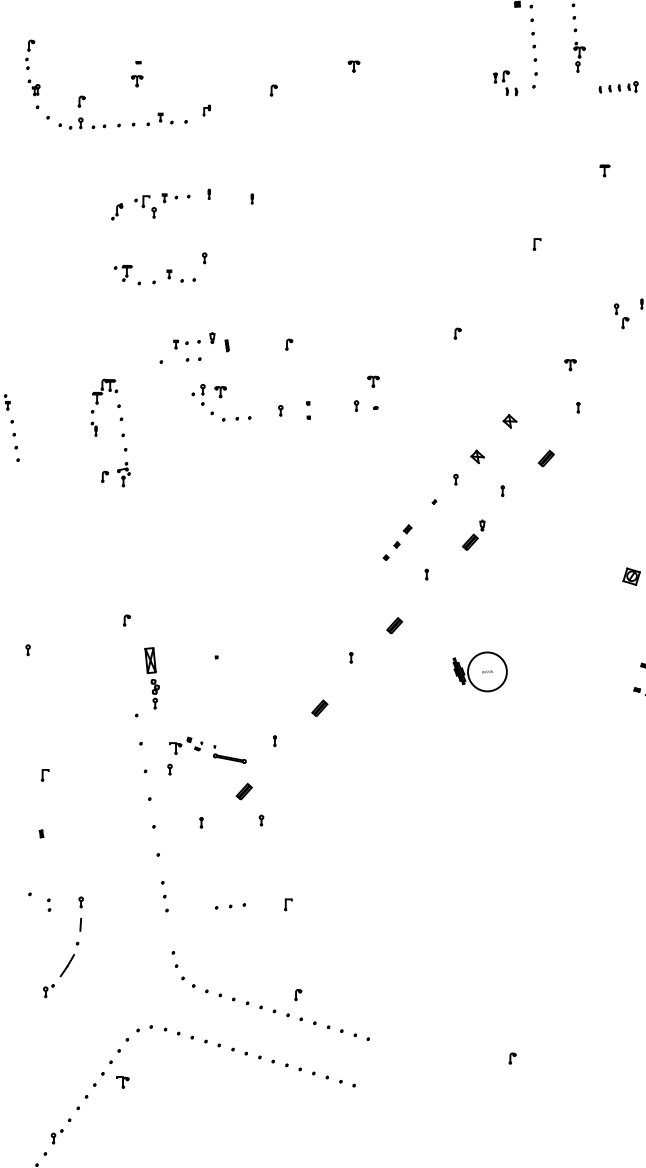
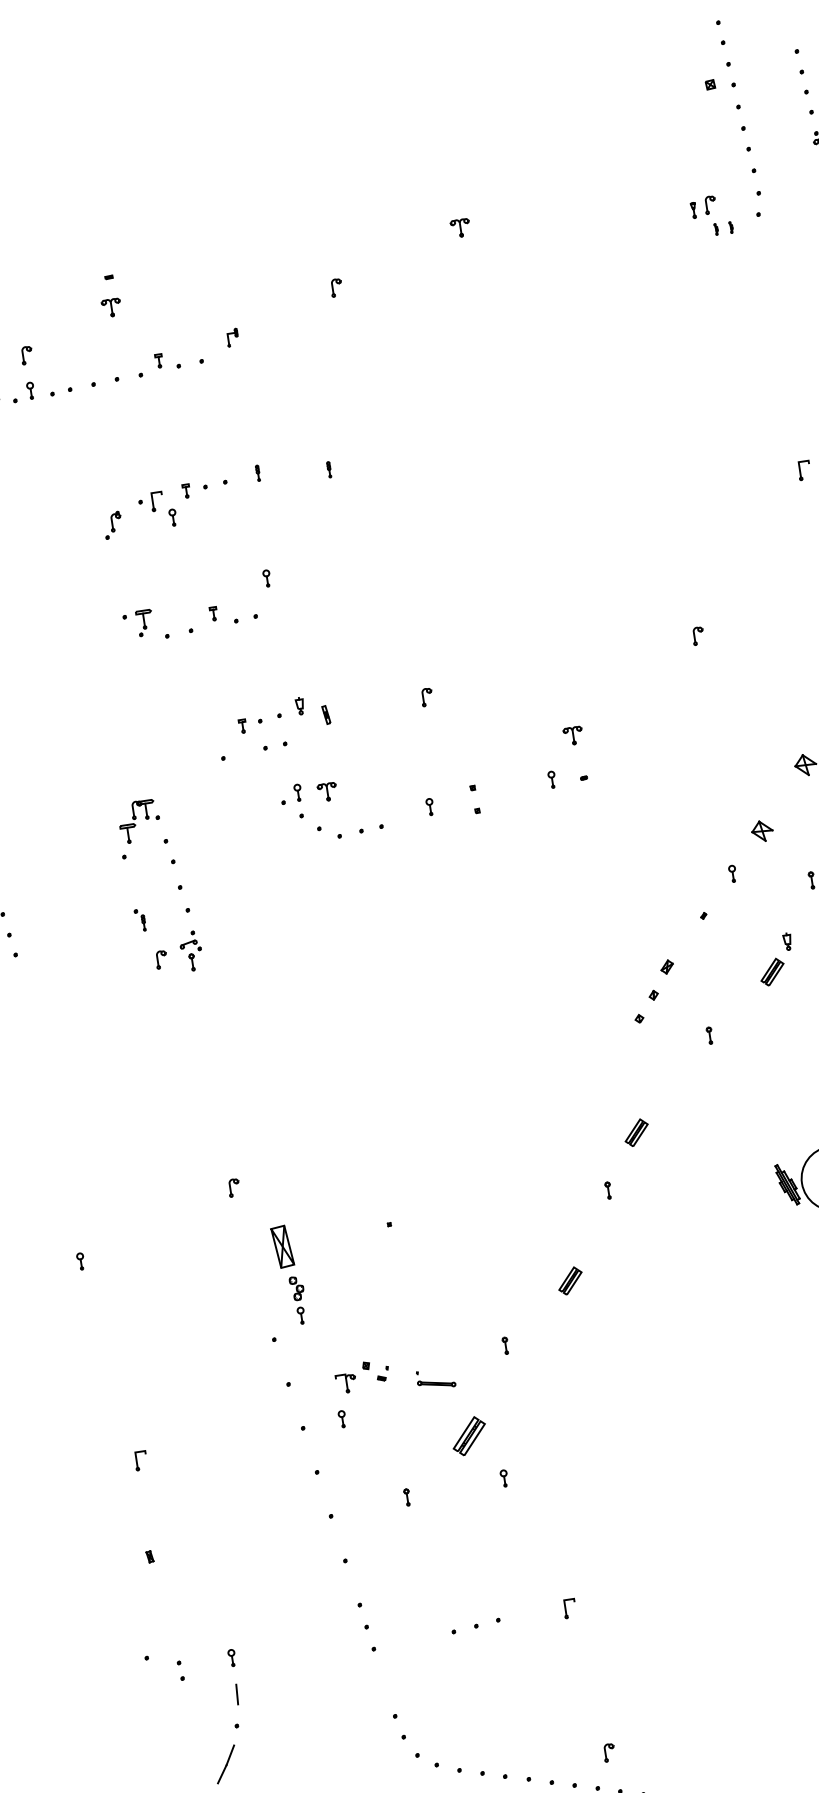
part: (93, 428) -> (139, 919), moved
part: (394, 625) -> (636, 1132), moved
part: (229, 754) -> (435, 1379), size x0.7
part: (243, 791) -> (467, 1435), size x1.4

